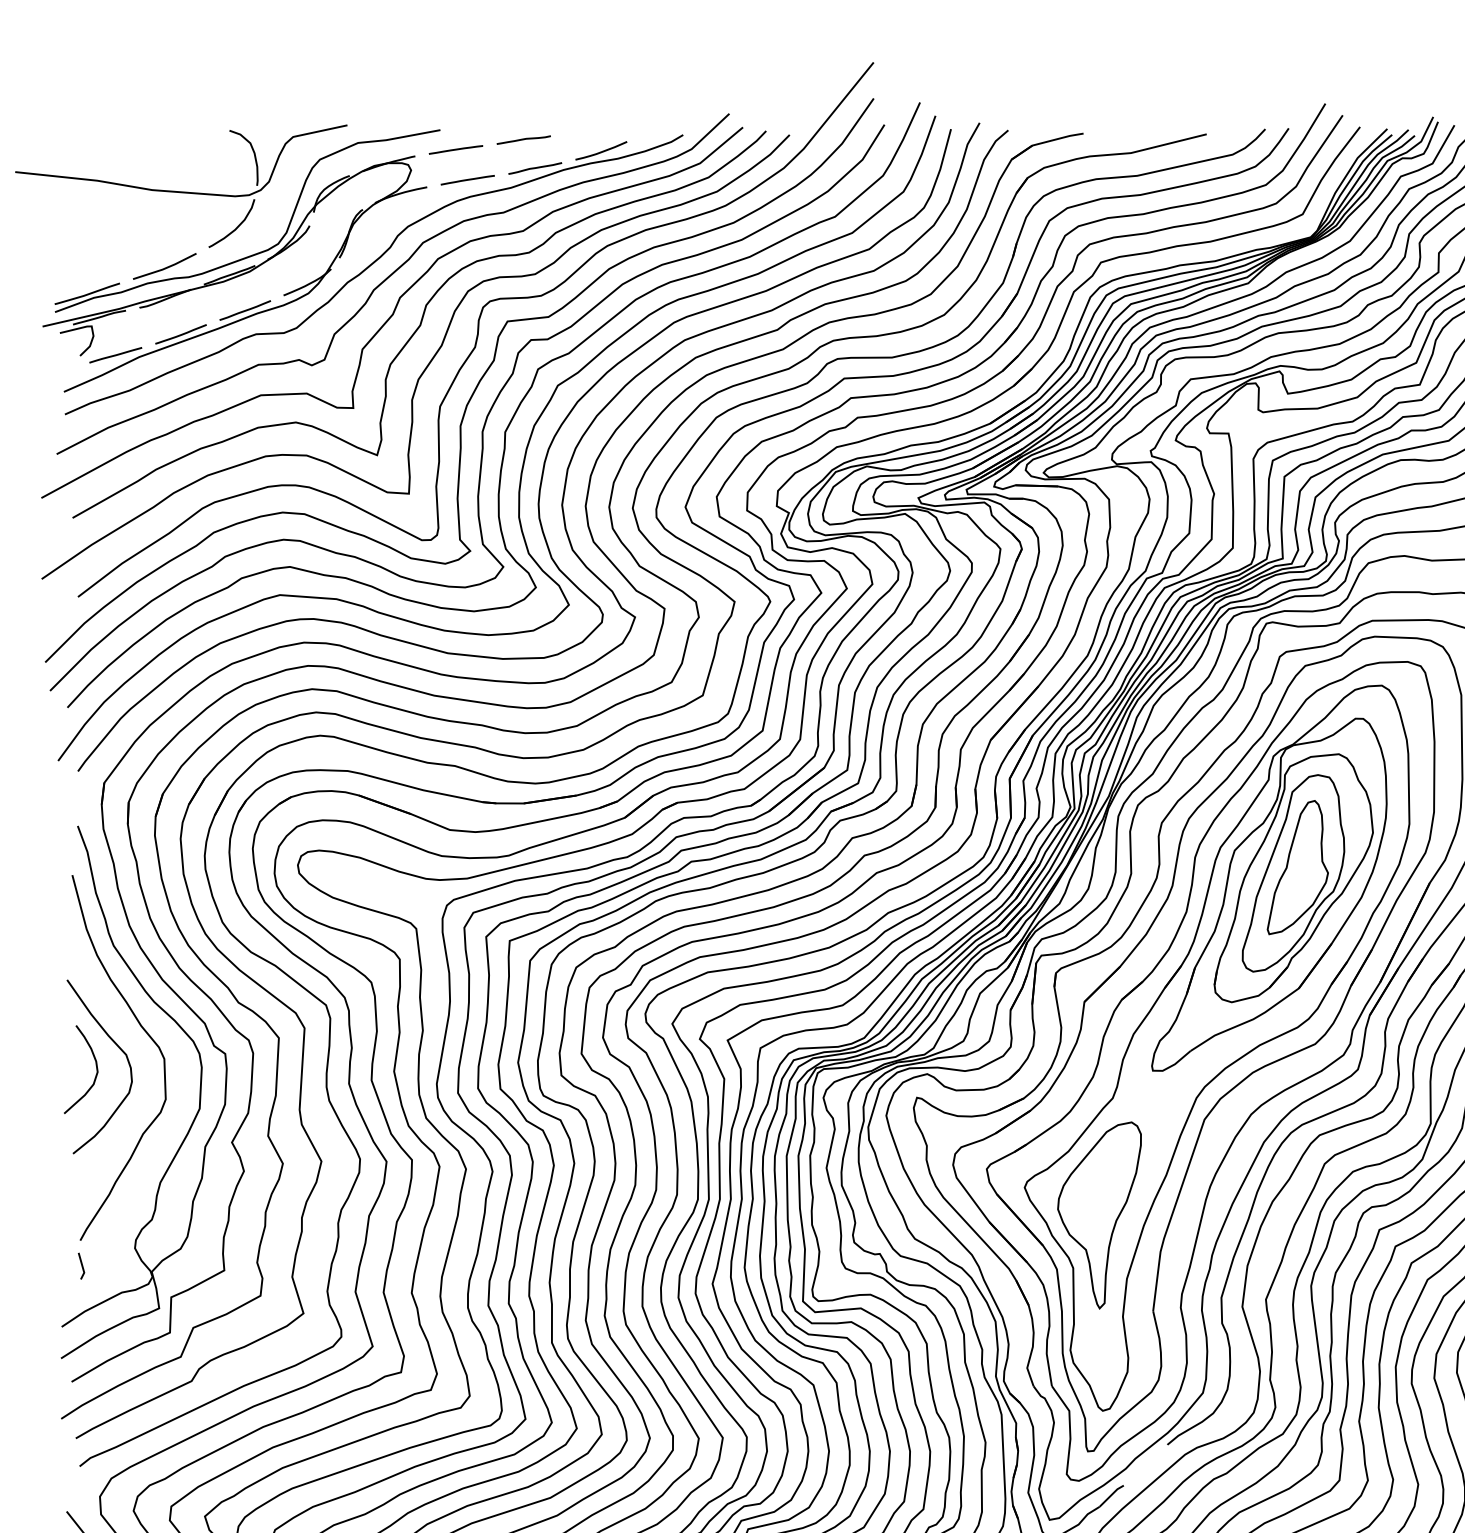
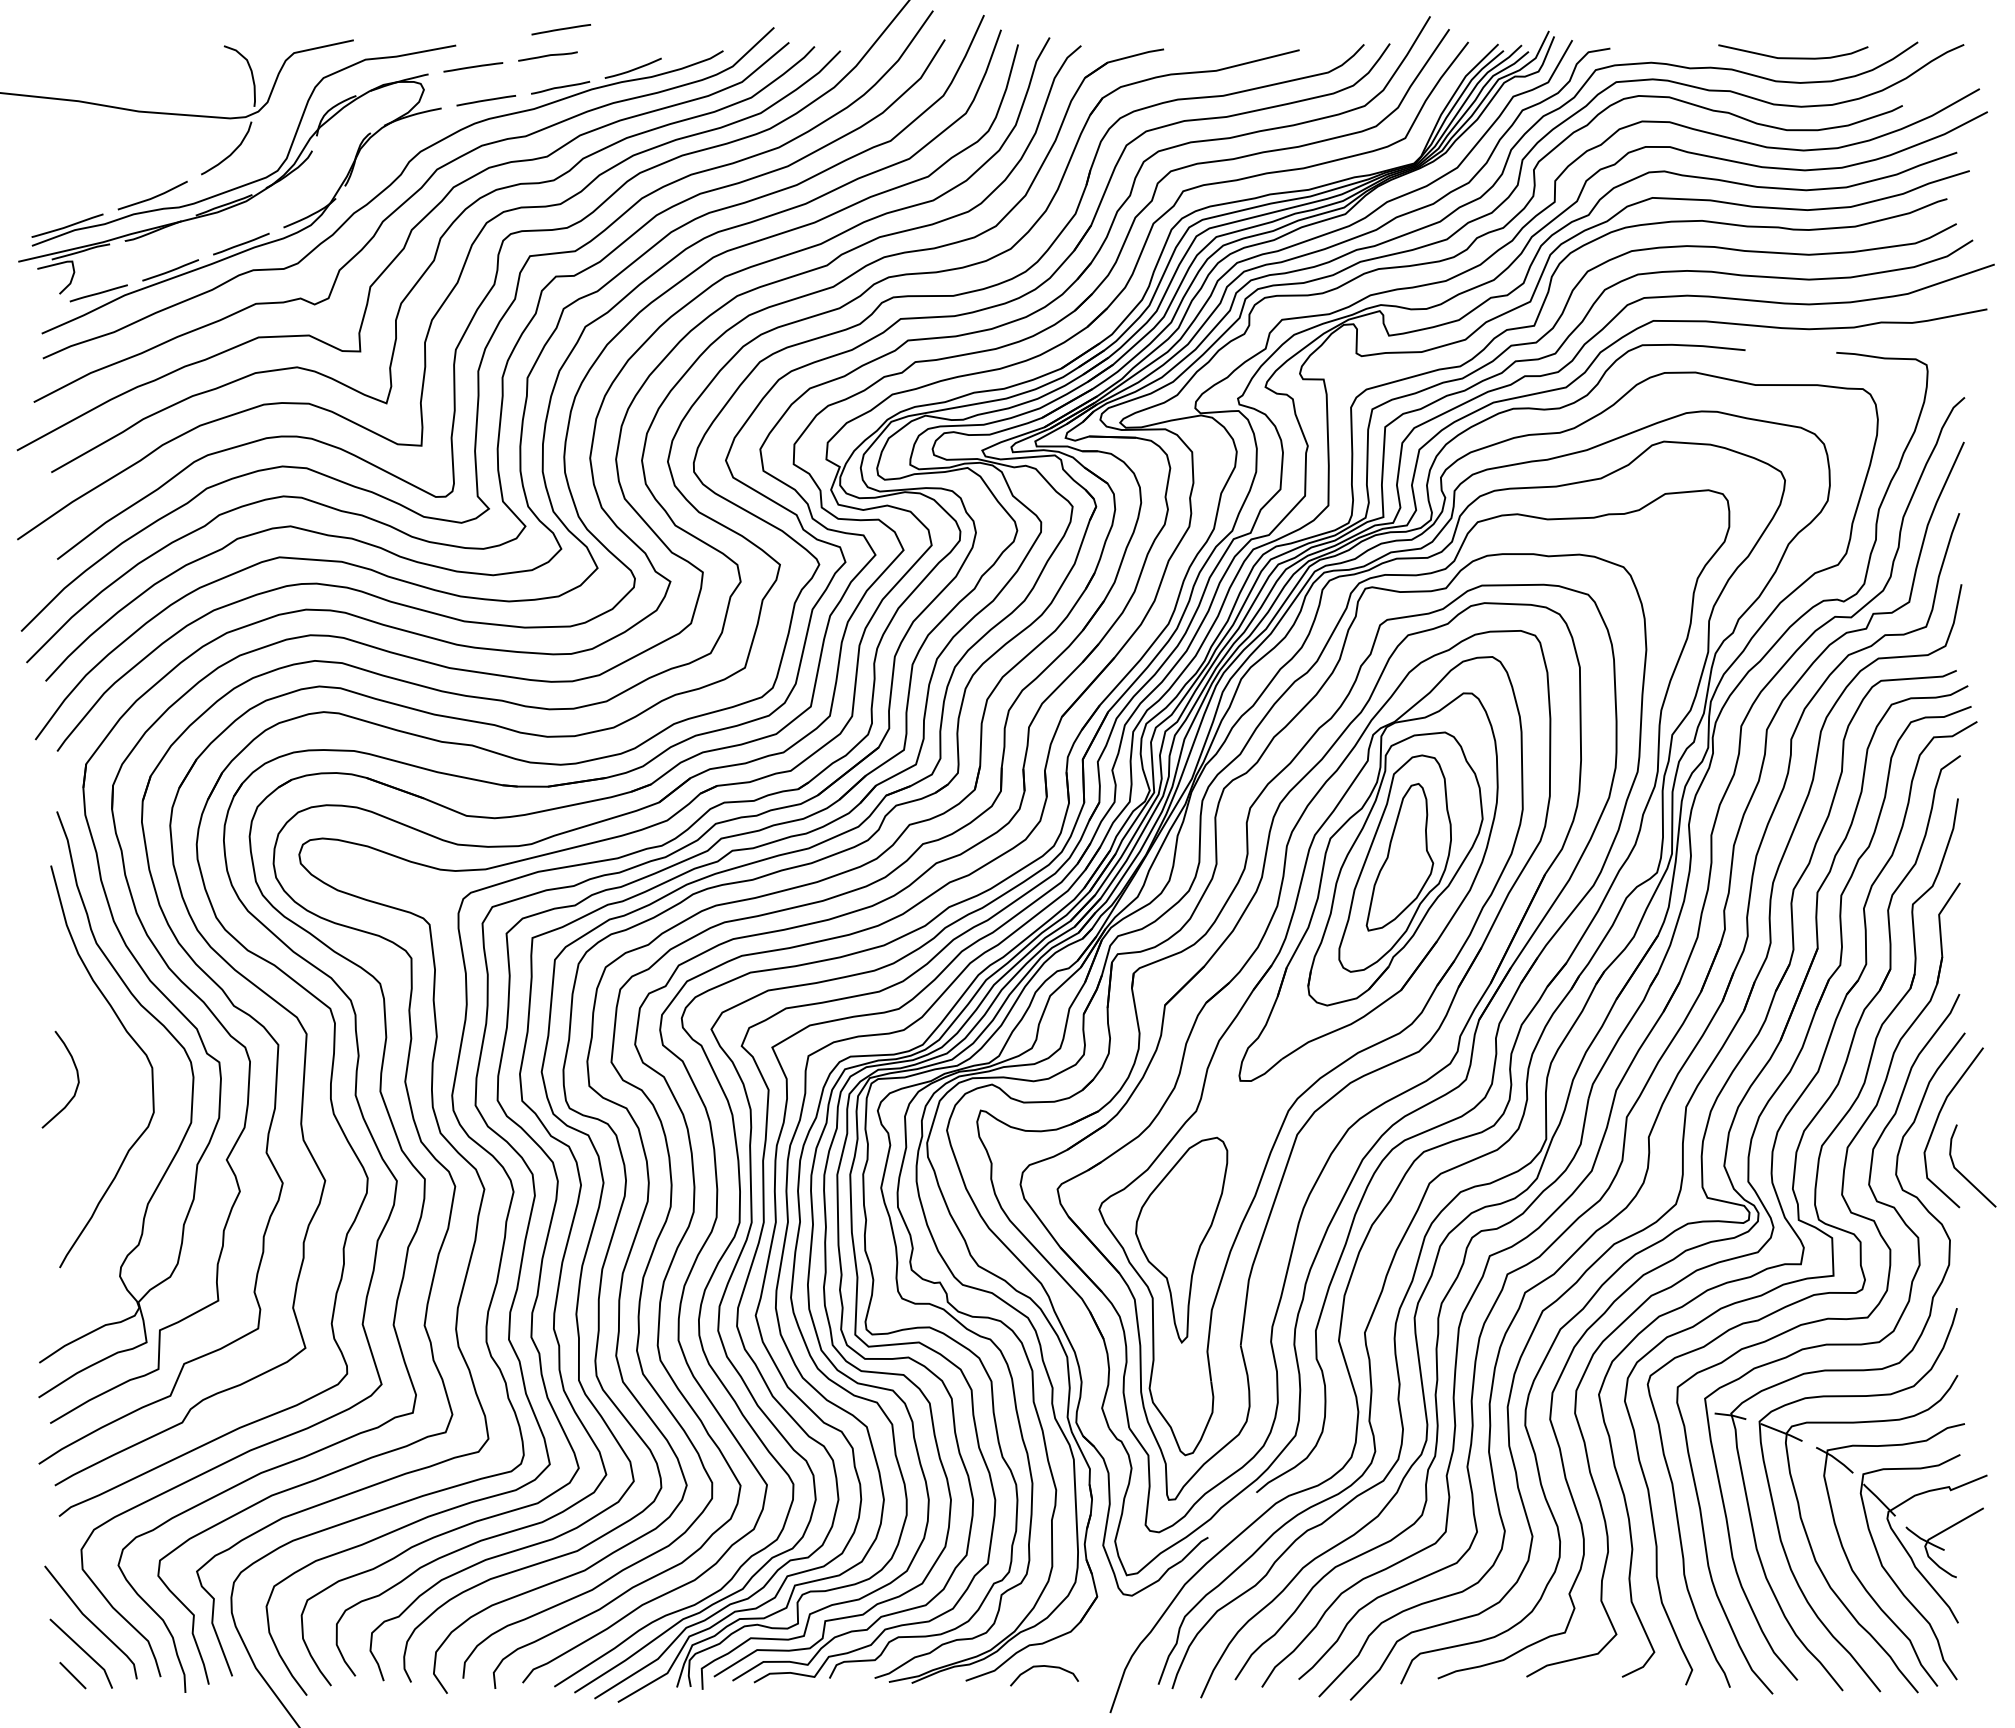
line: (536, 115) -> (561, 29), added
curve: (118, 1047) -> (101, 1055), removed
line: (80, 1264) -> (60, 1294), removed

